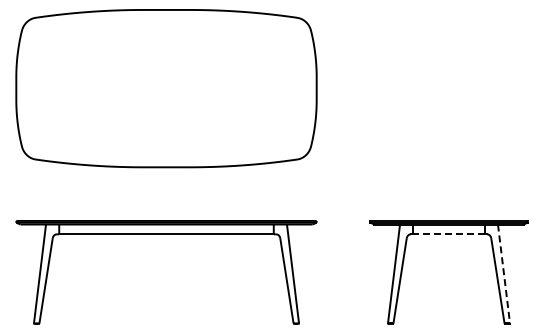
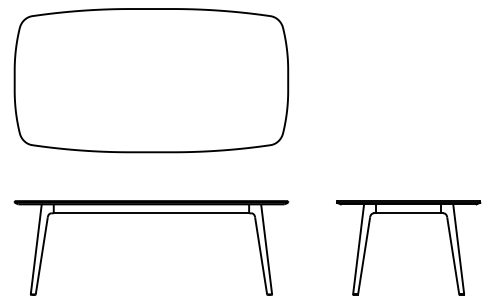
line: (449, 234) -> (409, 213), dashed -> solid
line: (503, 273) -> (458, 248), dashed -> solid

